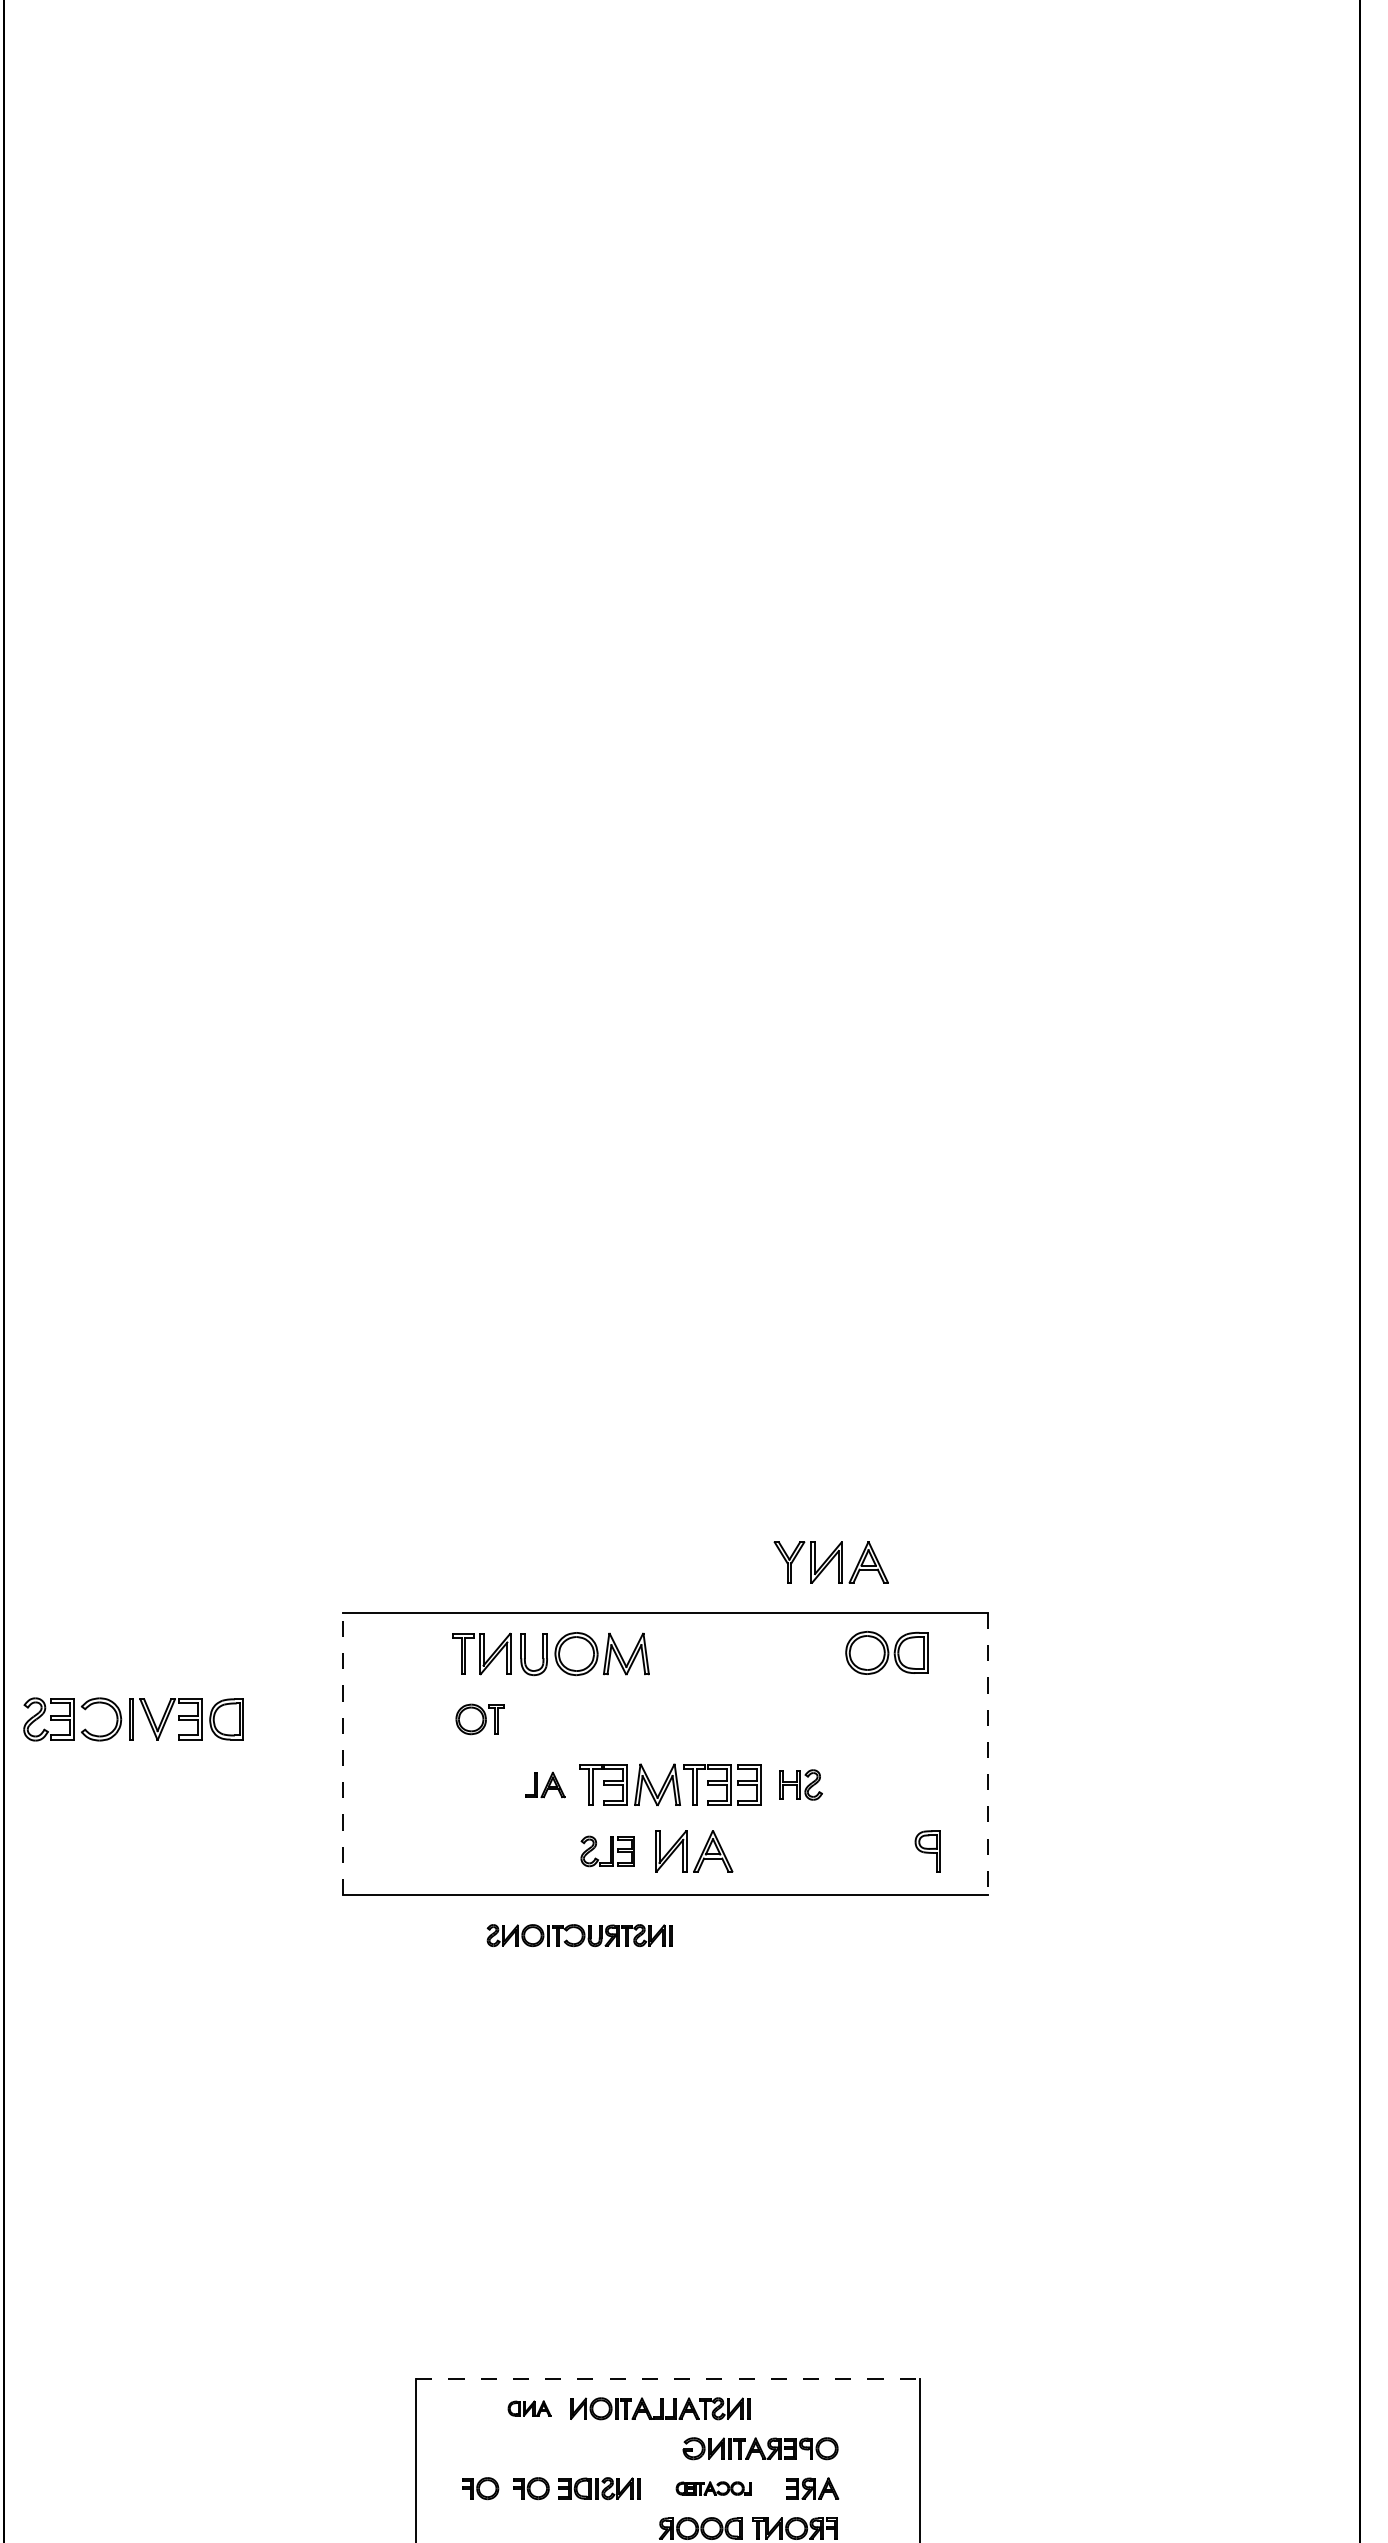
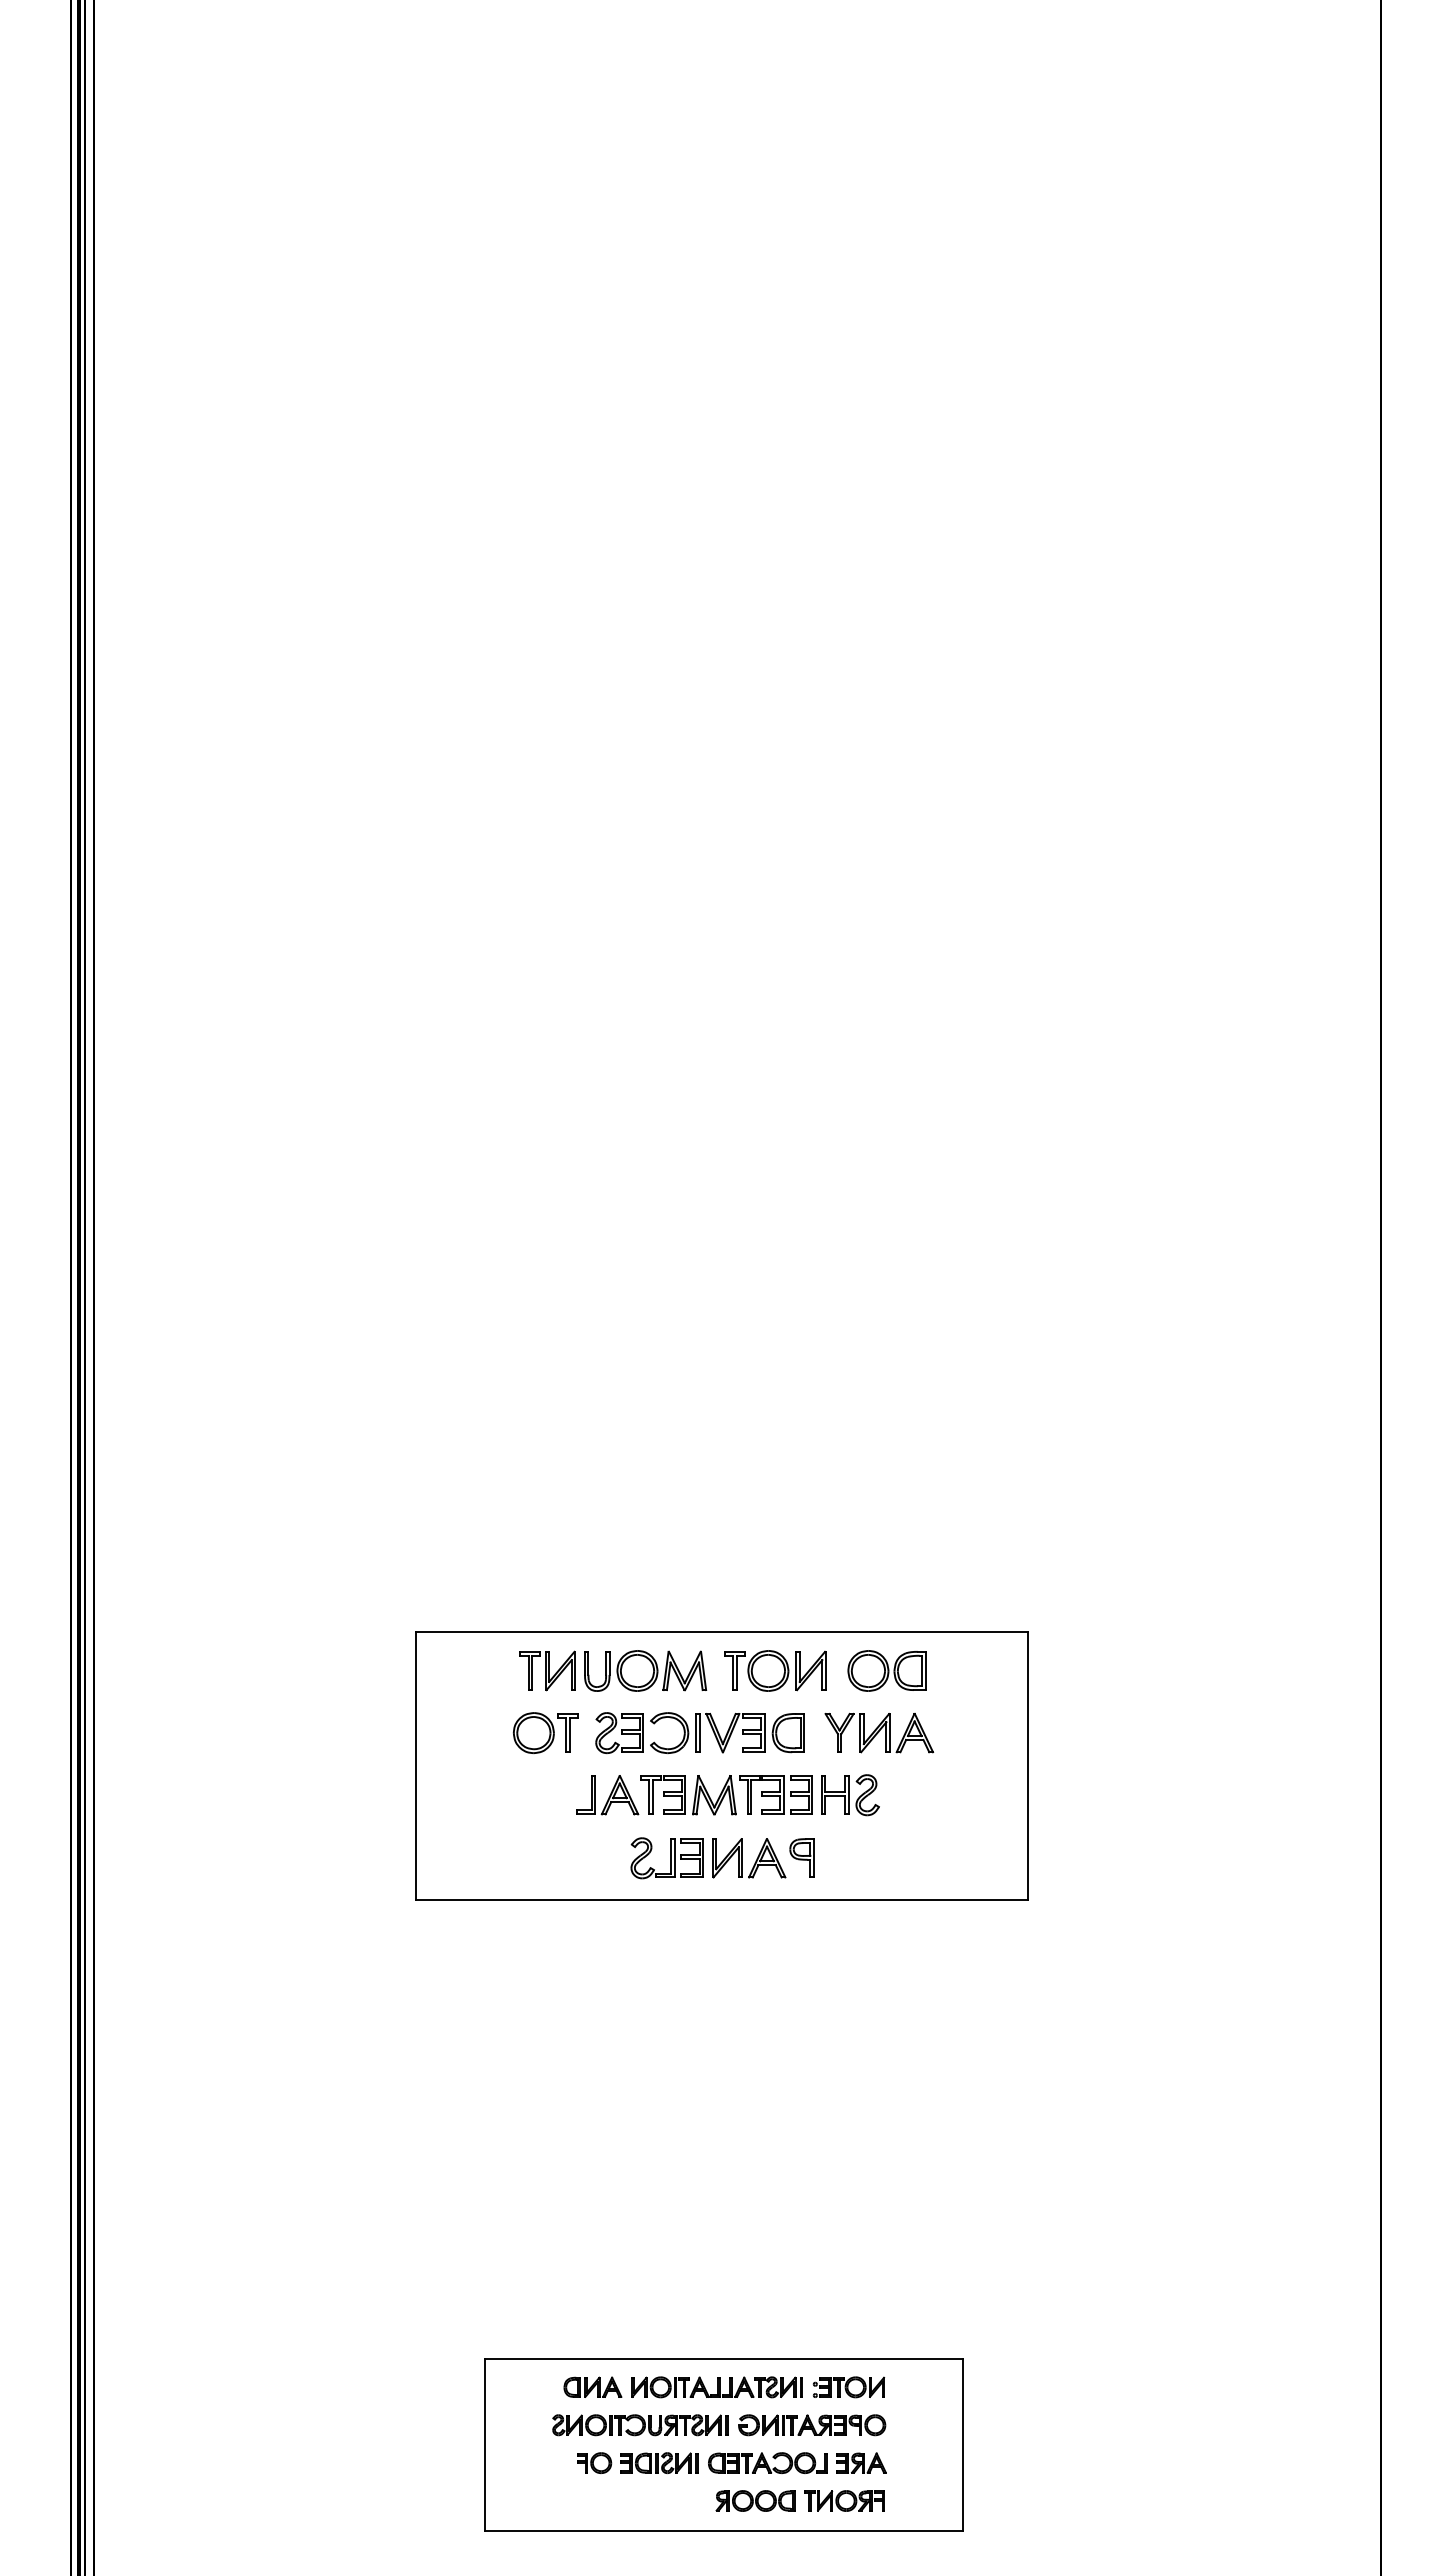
part: (831, 1561) -> (879, 1732), moved
part: (886, 1652) -> (886, 1670), moved
part: (721, 1653) -> (775, 1670), added
part: (132, 1718) -> (699, 1732), moved
part: (479, 1718) -> (545, 1732), size x1.43
line: (342, 1753) -> (415, 1765), dashed -> solid
line: (987, 1753) -> (1027, 1765), dashed -> solid
part: (544, 1785) -> (607, 1795), size x1.67
part: (800, 1785) -> (850, 1795), size x1.43
part: (927, 1850) -> (801, 1857), moved
part: (607, 1851) -> (666, 1858), size x1.43
part: (579, 1935) -> (640, 2425), moved
line: (668, 2378) -> (724, 2358), dashed -> solid
part: (529, 2407) -> (592, 2386), size x1.43
part: (798, 2408) -> (848, 2387), added
part: (480, 2487) -> (546, 2462), removed
part: (713, 2487) -> (767, 2462), size x1.67

